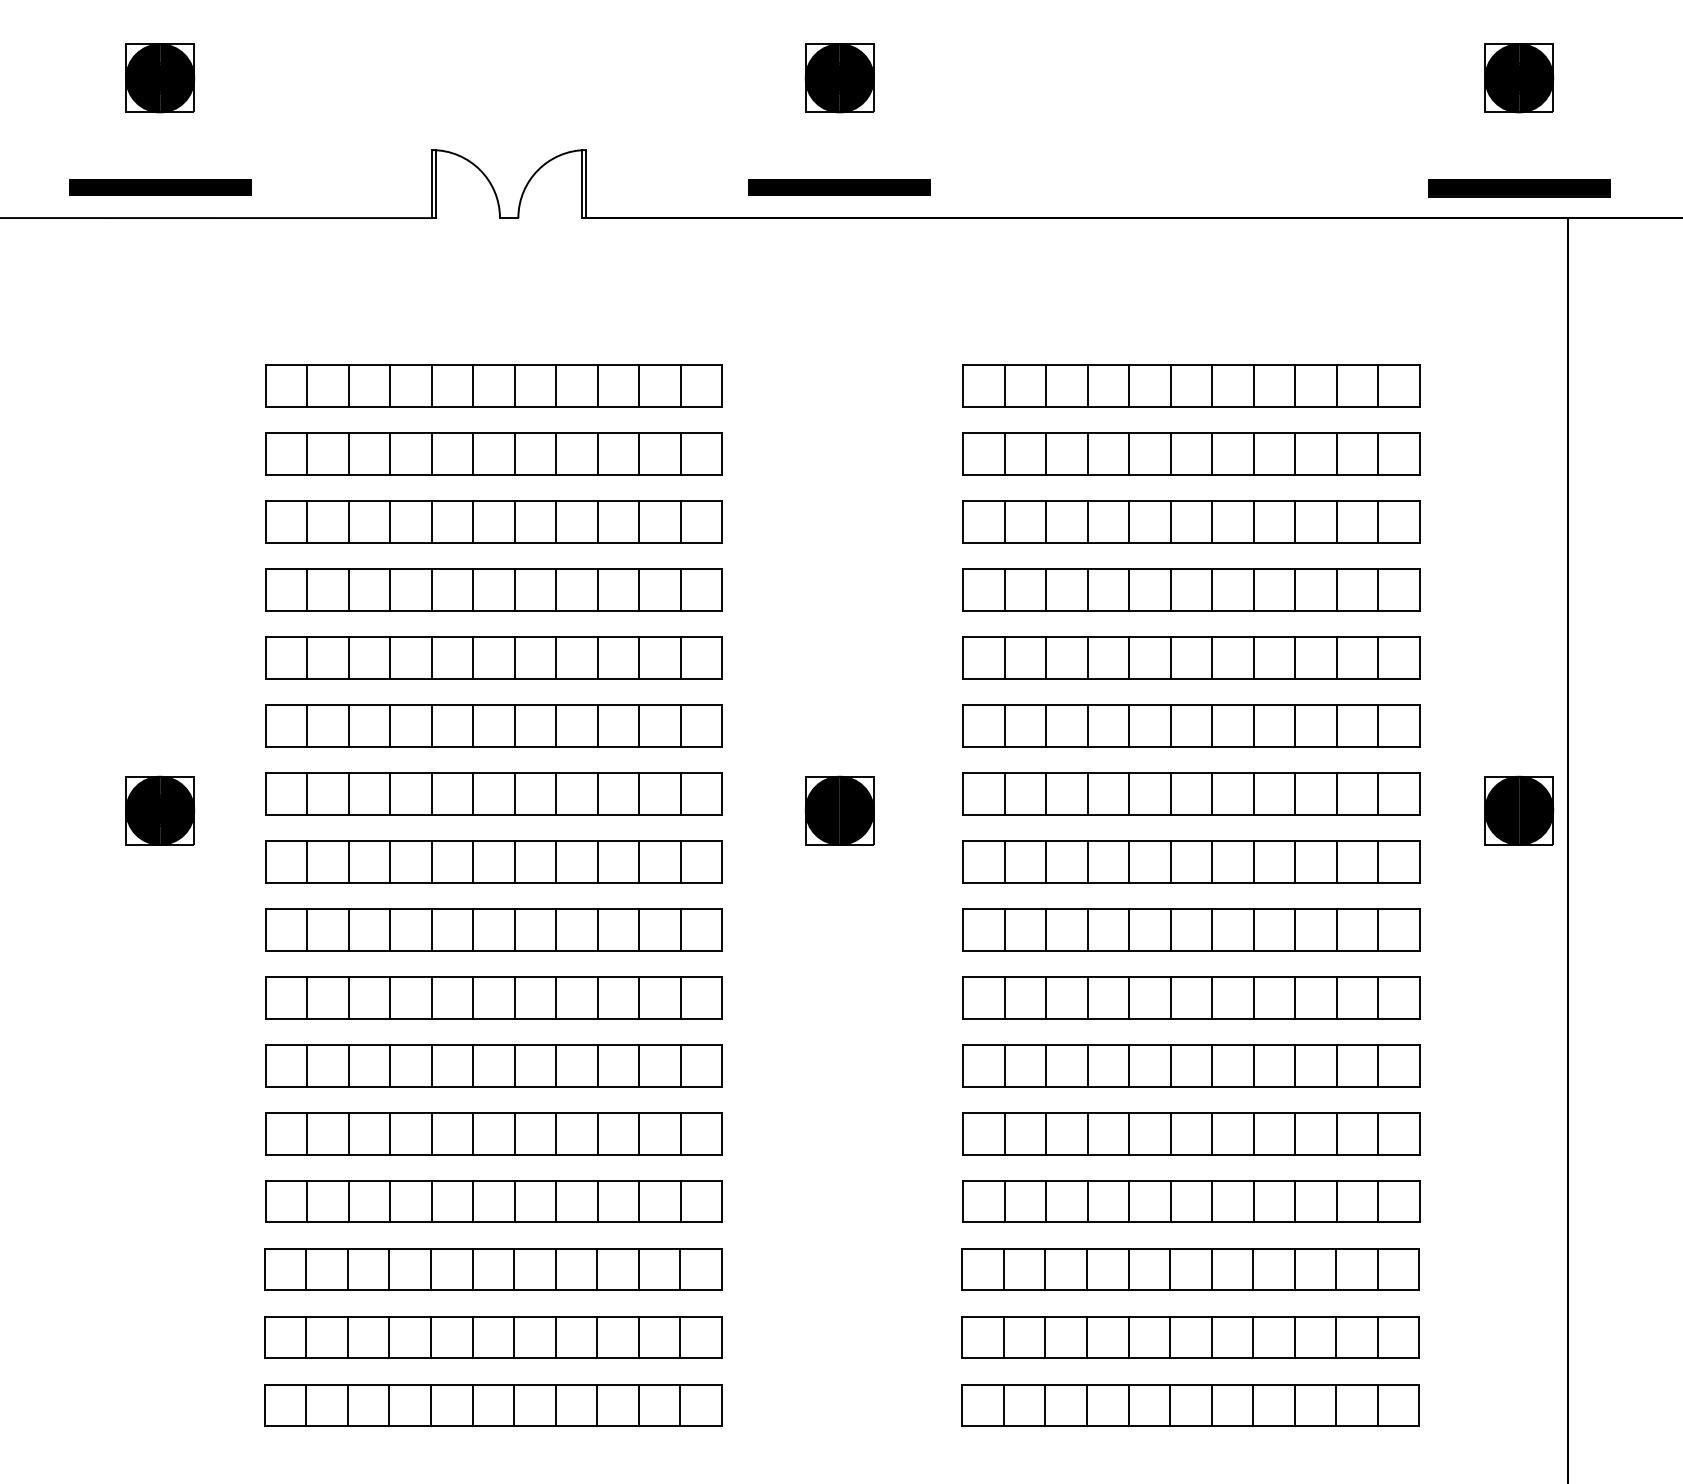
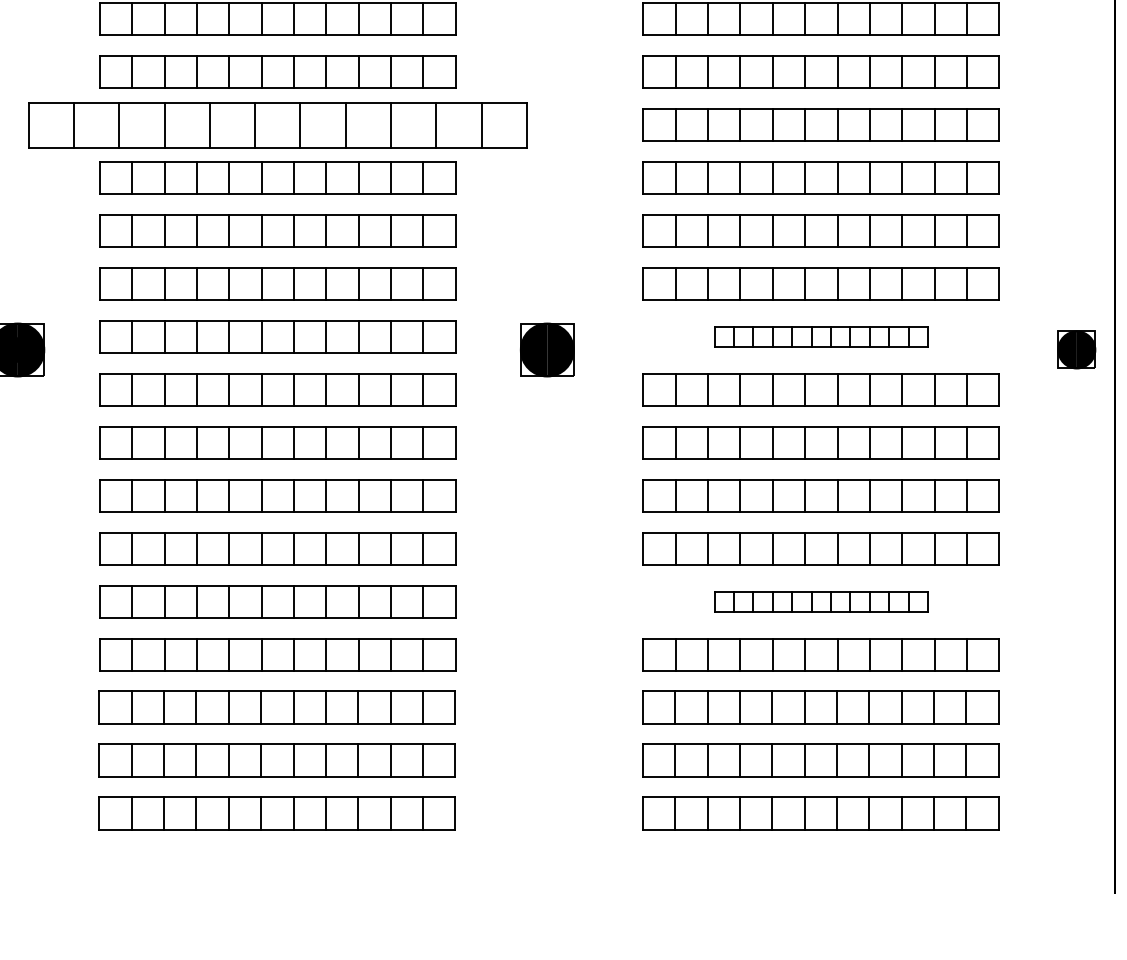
part: (493, 521) -> (277, 124), size x1.4
part: (1191, 793) -> (821, 336), size x0.6
part: (1519, 810) -> (1076, 349), size x0.7
part: (1191, 1133) -> (821, 601), size x0.6

